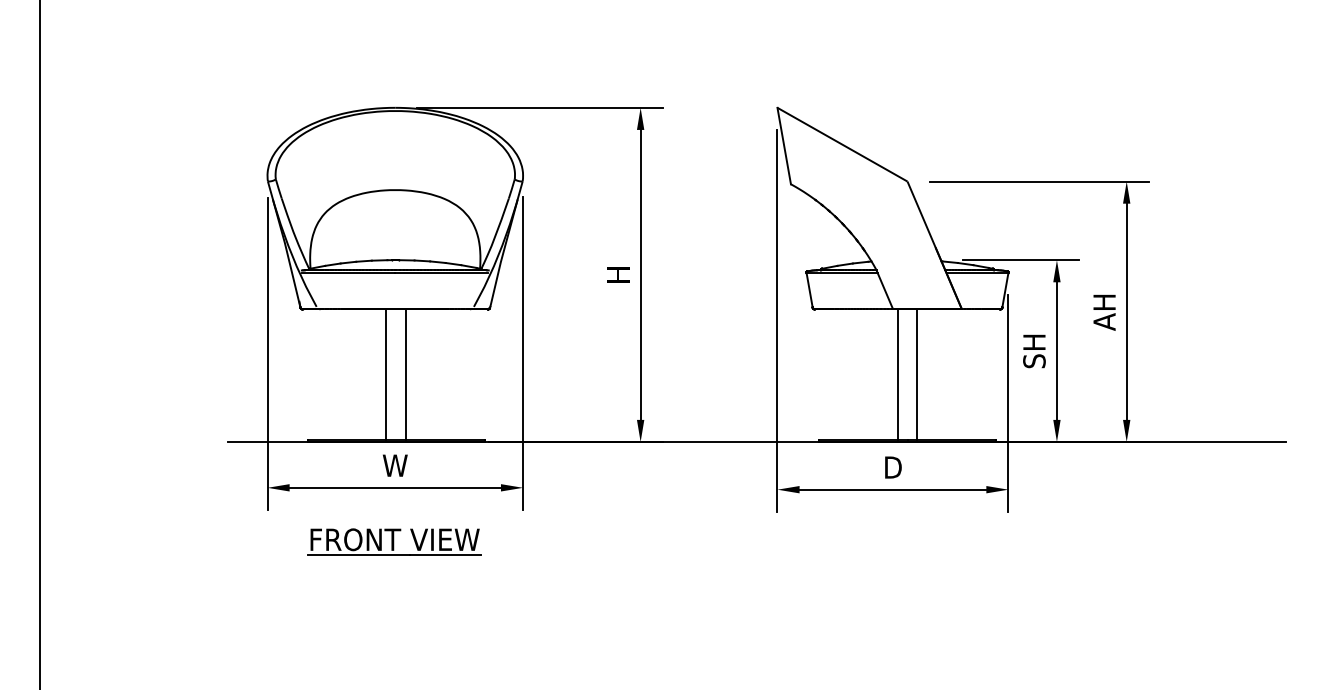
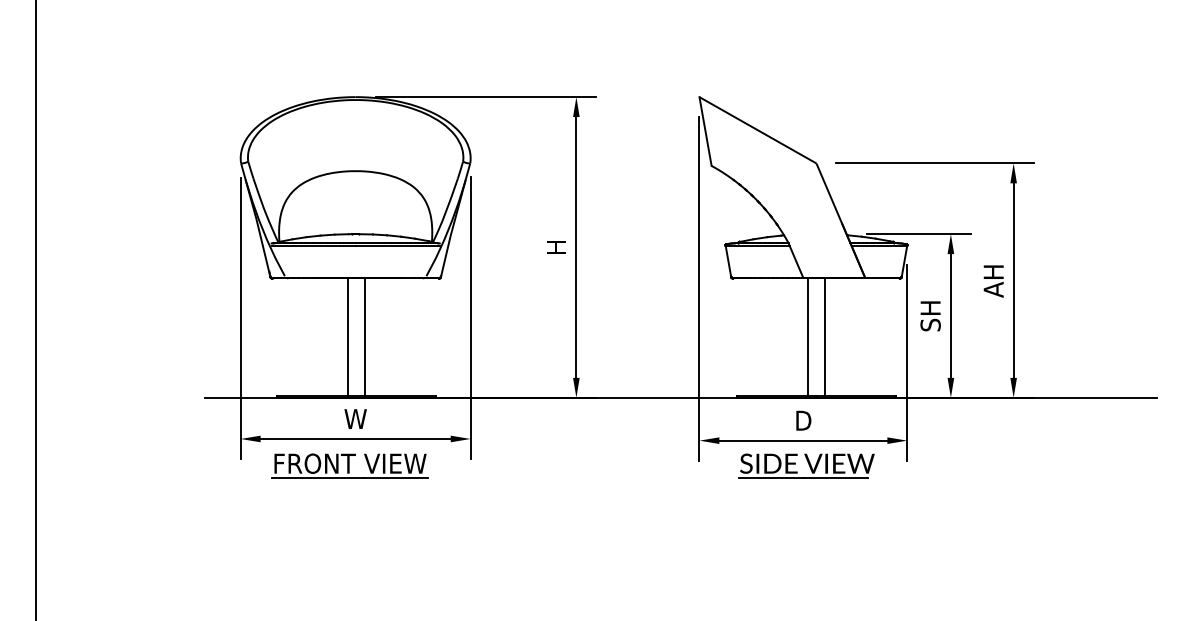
part: (896, 517) -> (806, 465), added
part: (393, 541) -> (349, 465), moved

